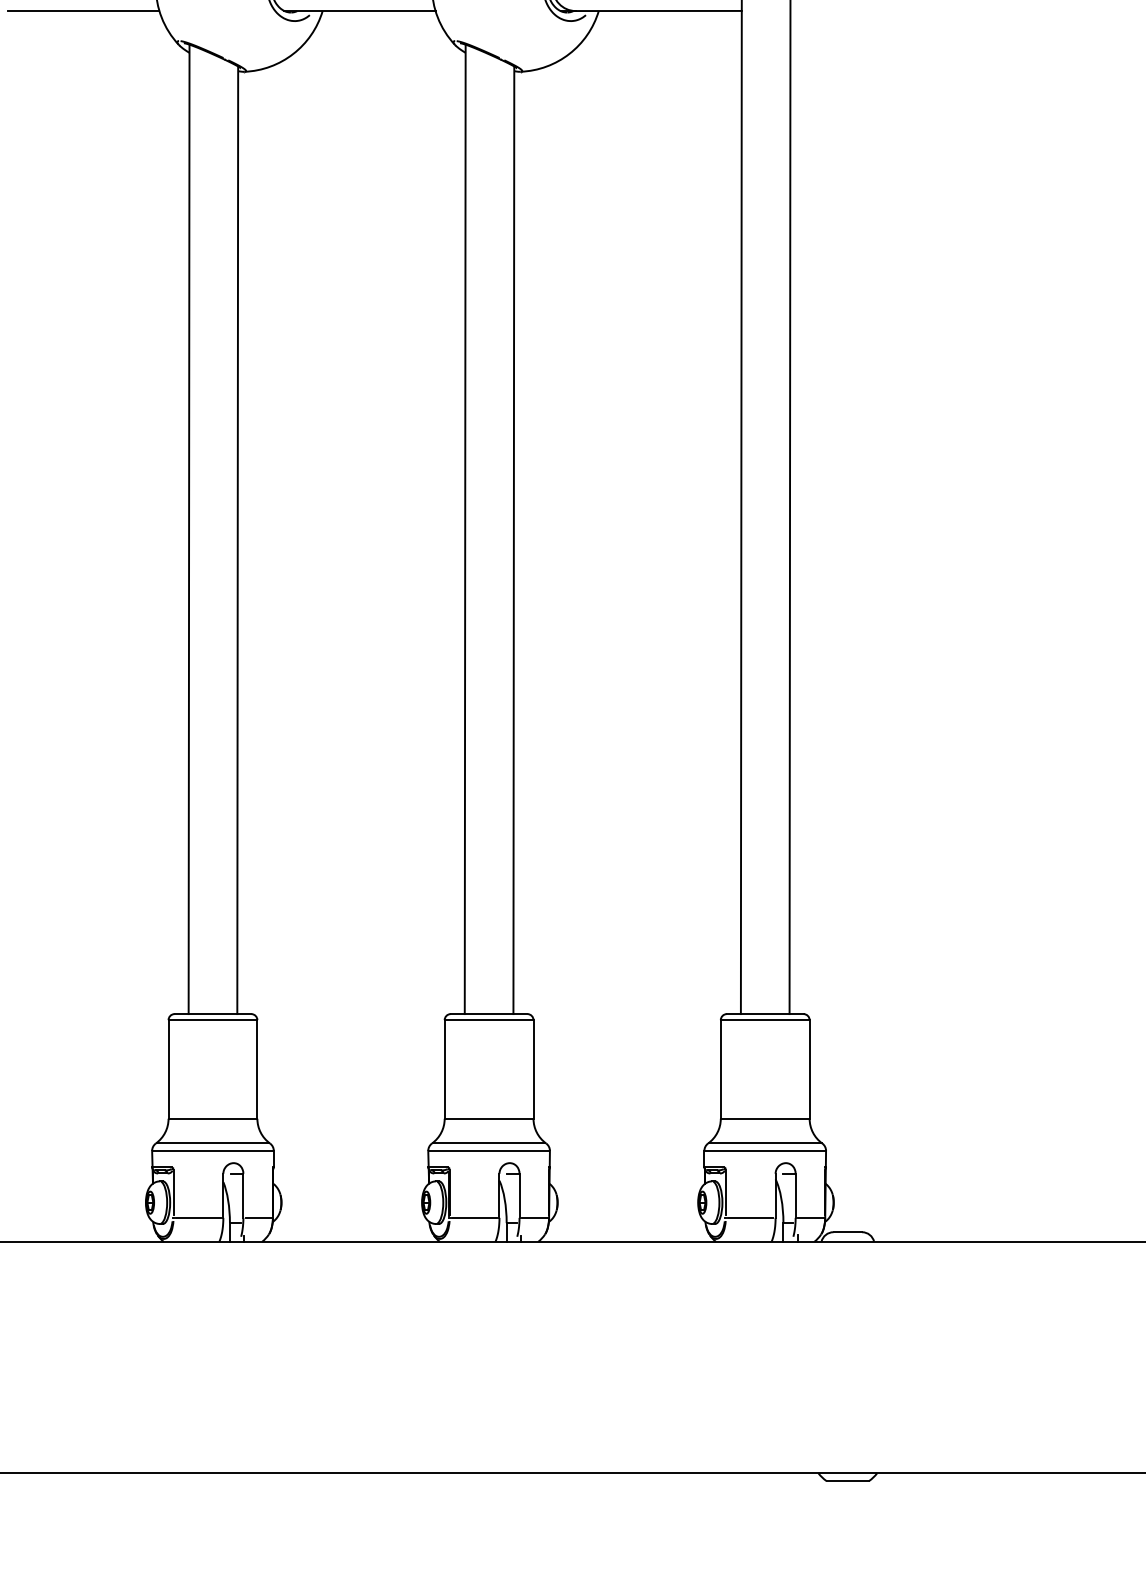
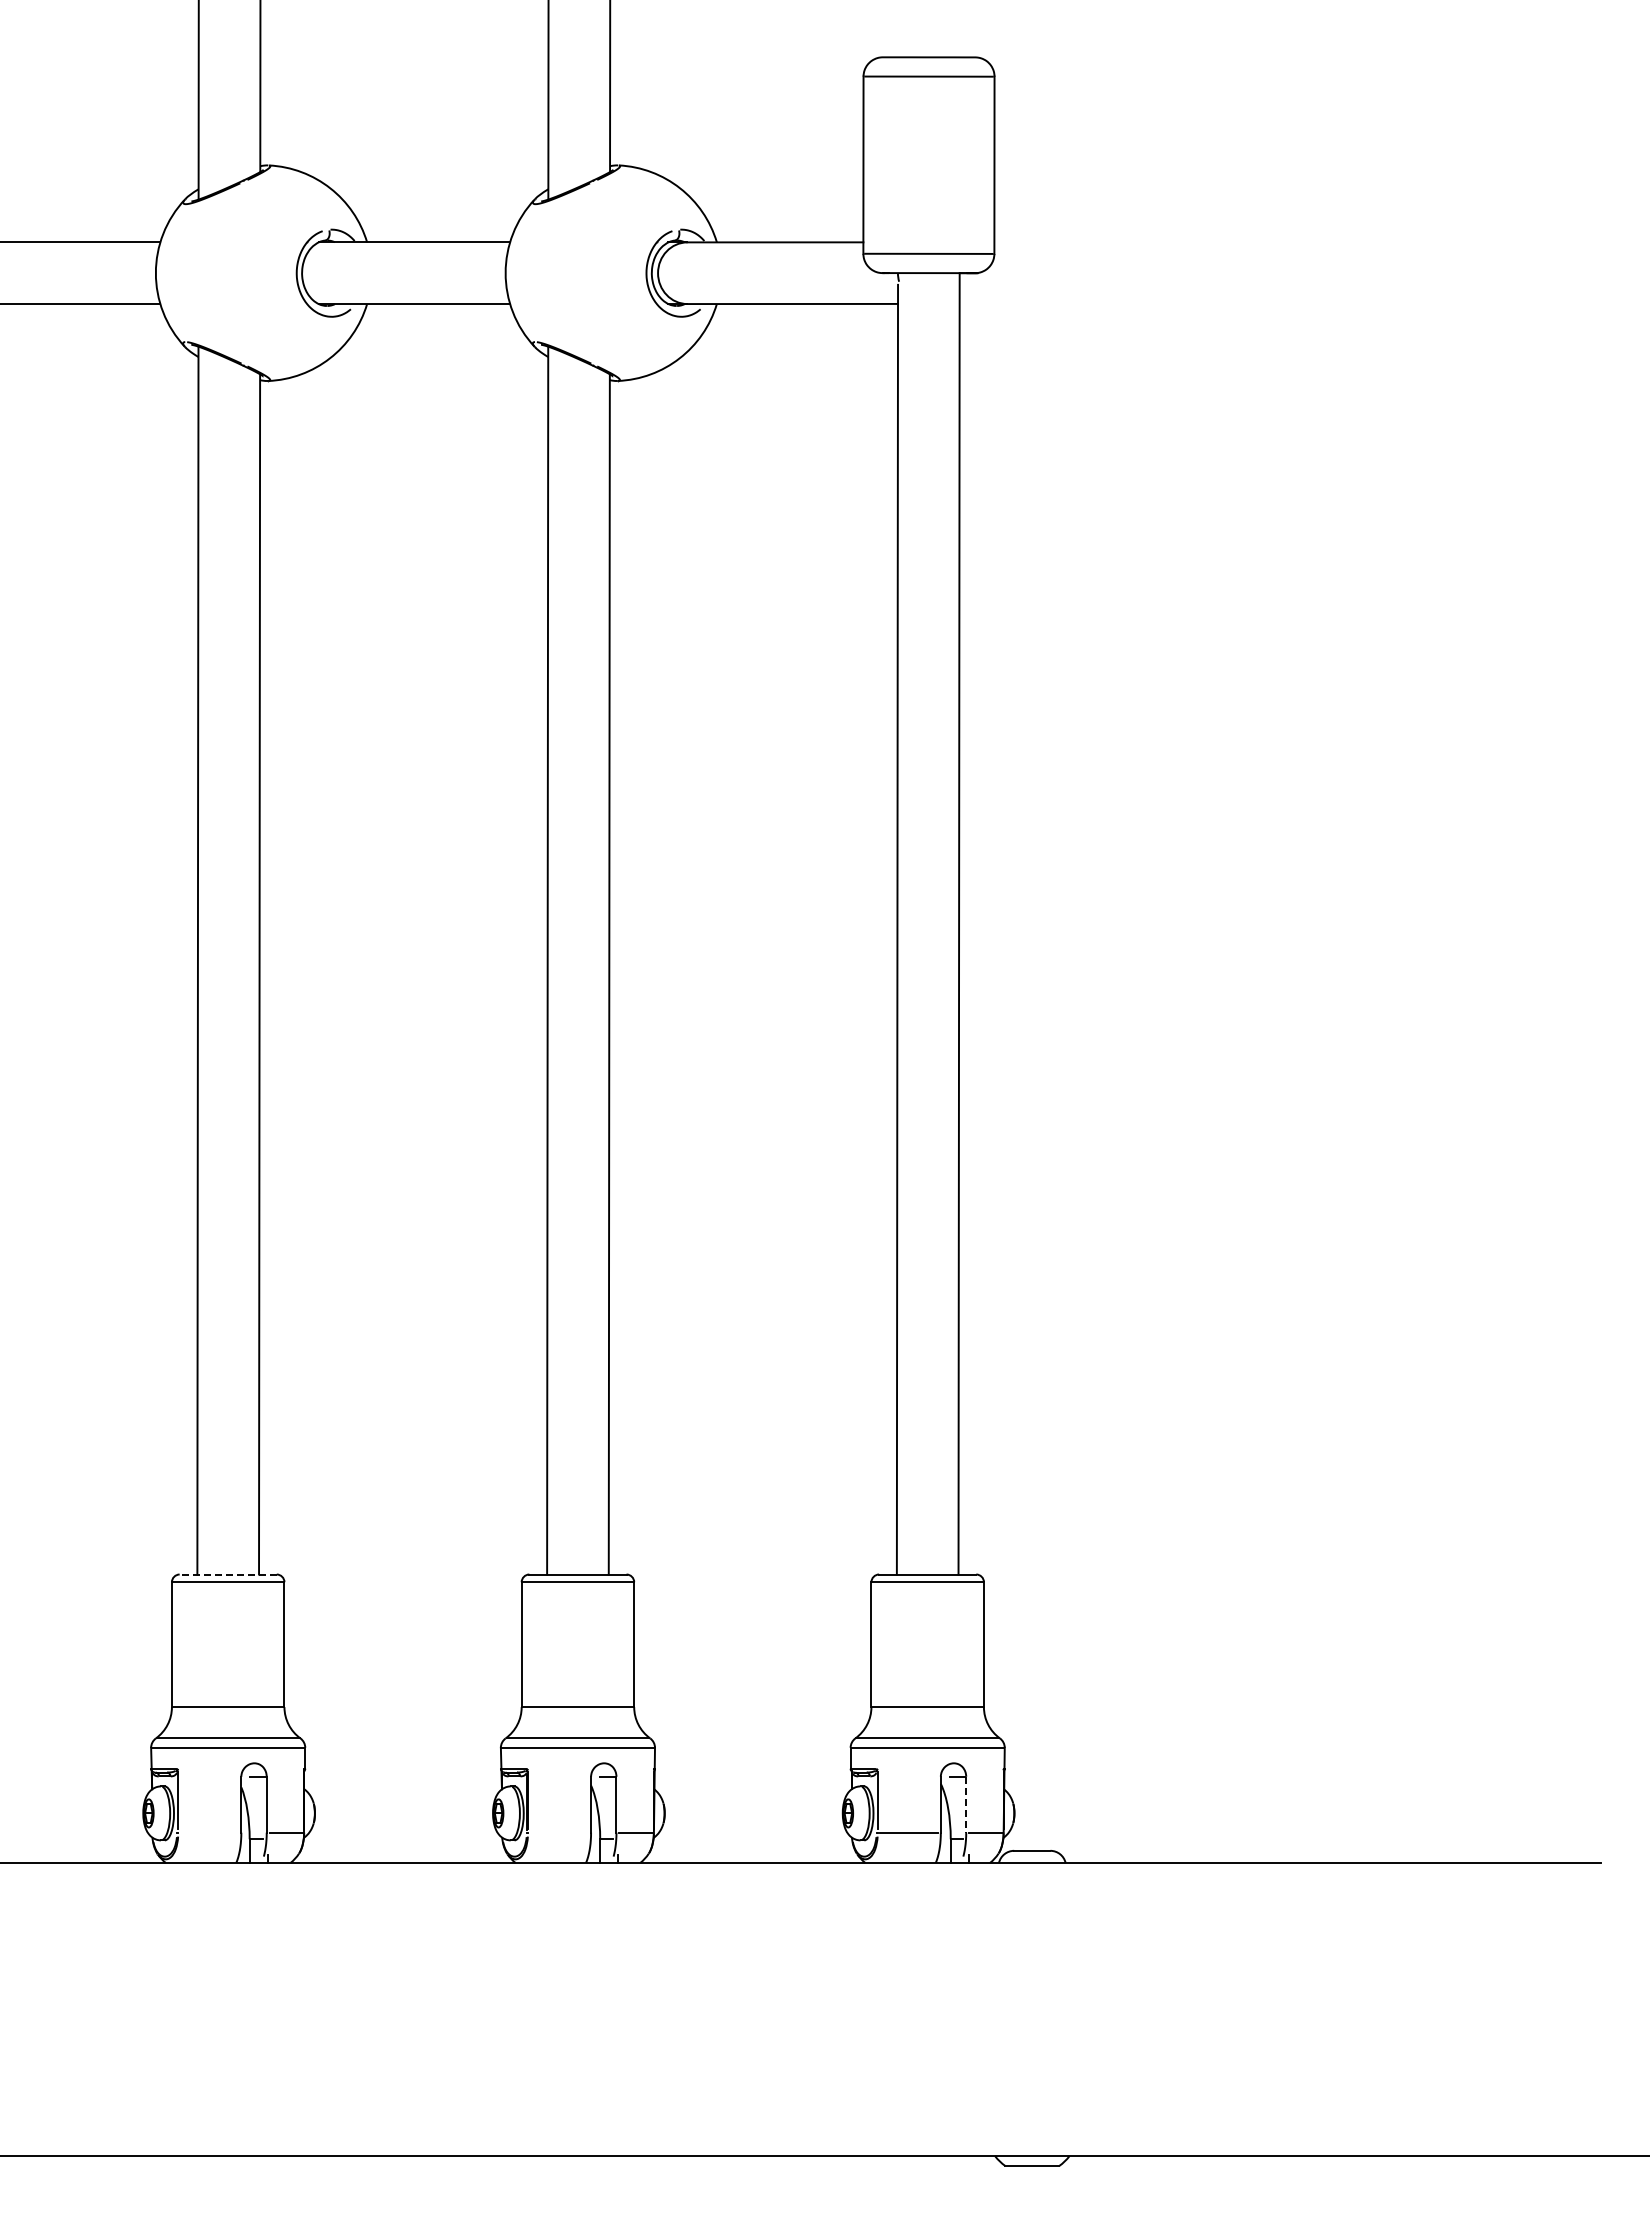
line: (213, 1014) -> (228, 1574), solid -> dashed
line: (795, 1195) -> (966, 1804), solid -> dashed
line: (198, 1217) -> (209, 1832), removed
line: (473, 1217) -> (558, 1832), removed

